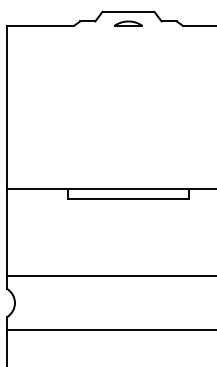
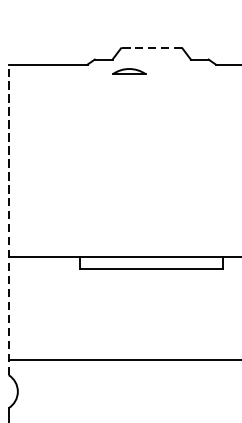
line: (128, 11) -> (151, 47), solid -> dashed
part: (128, 23) -> (129, 71), moved
line: (7, 157) -> (9, 220), solid -> dashed

